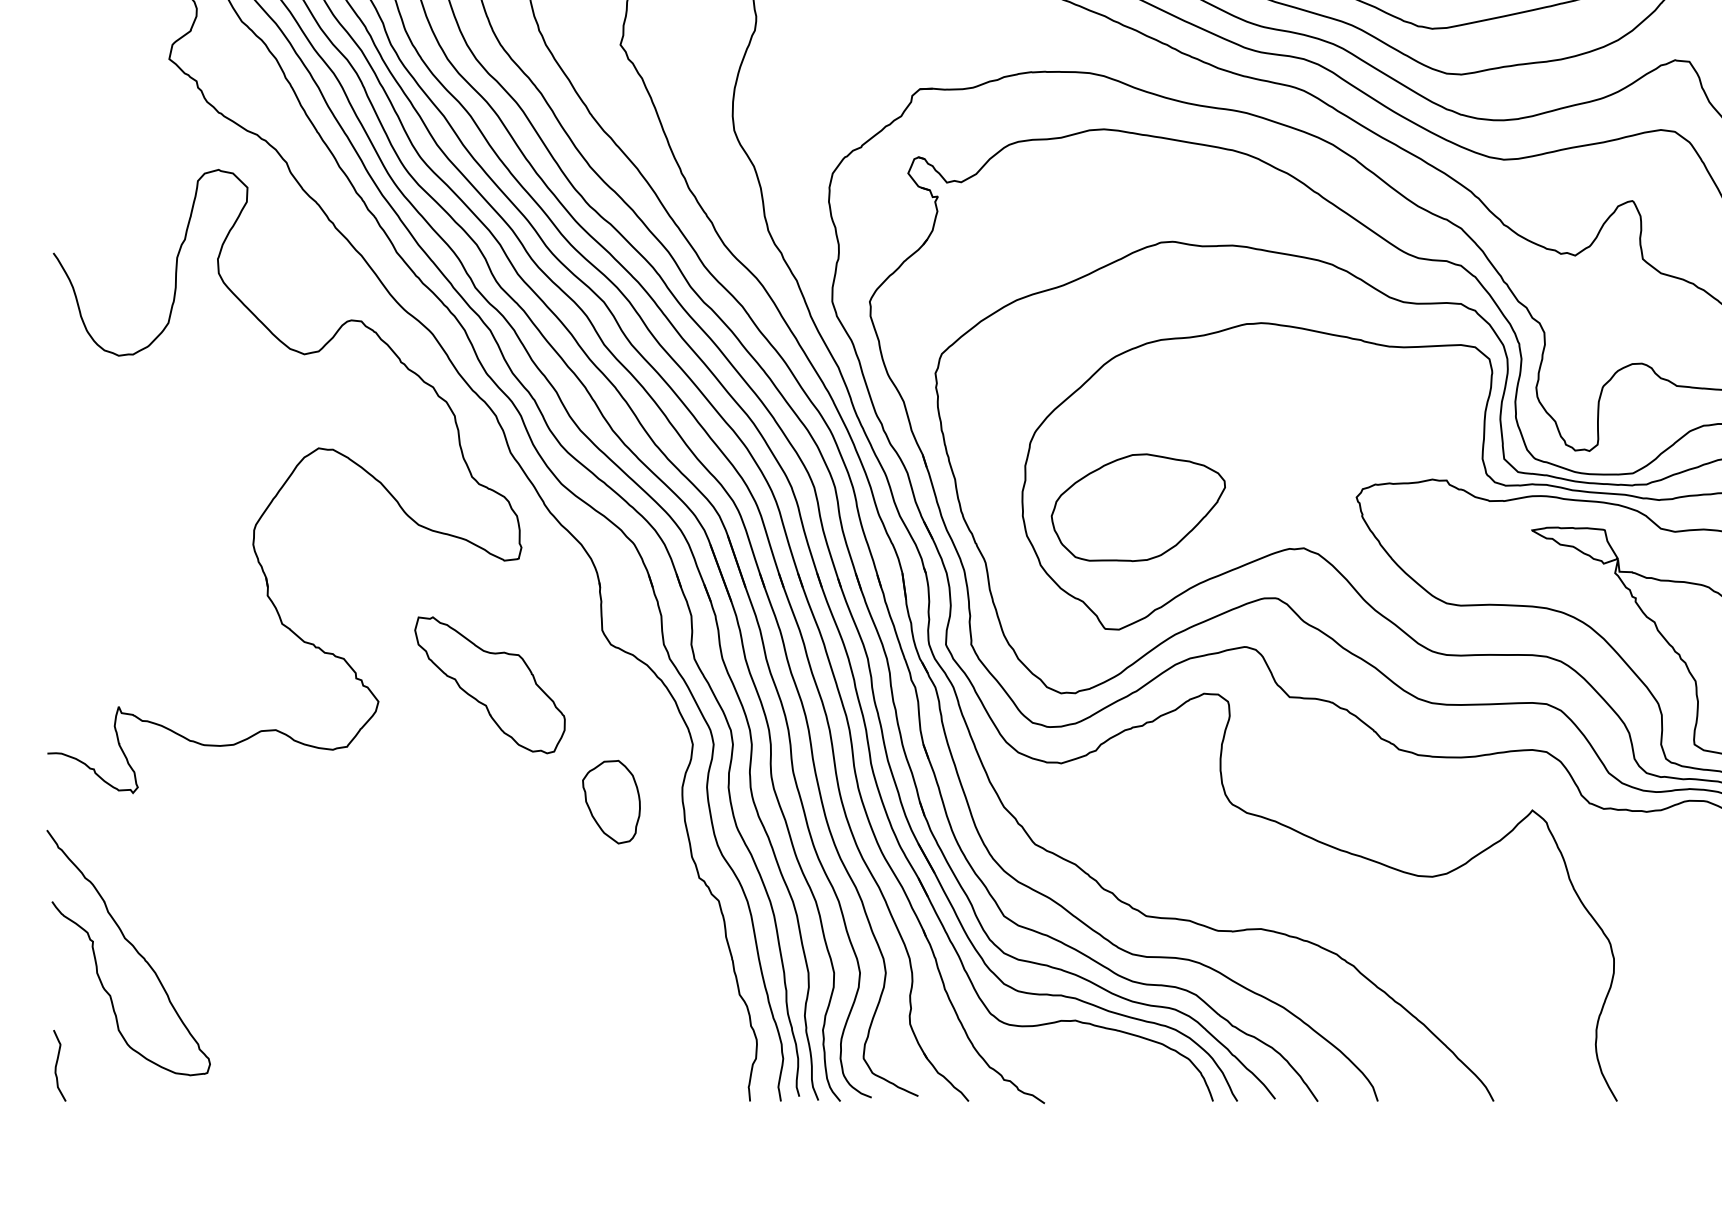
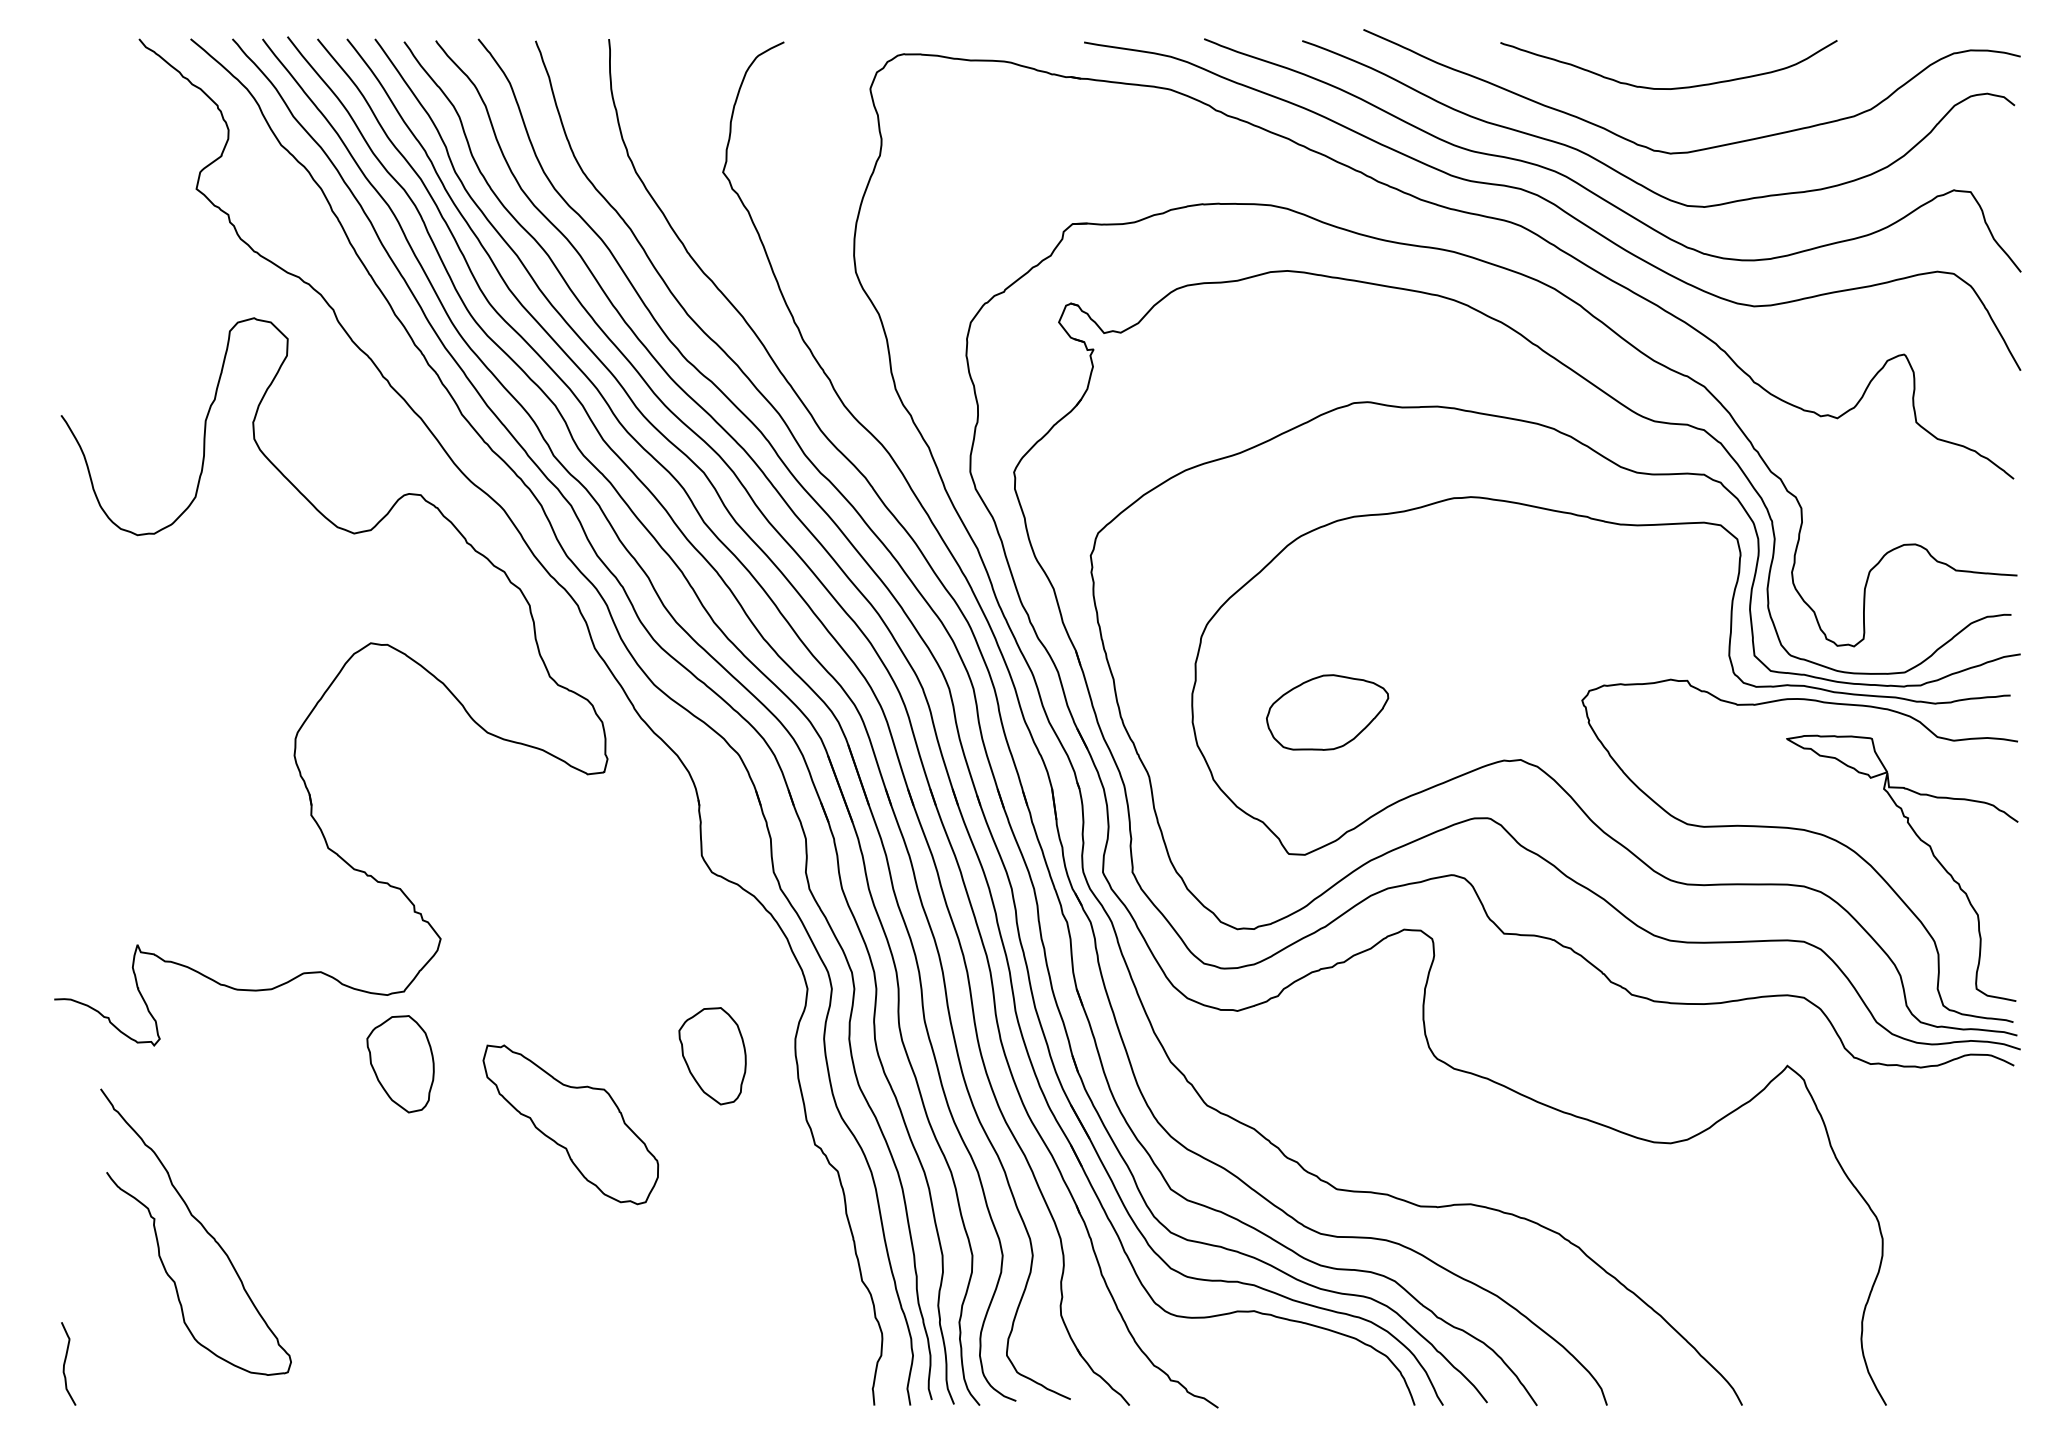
part: (1138, 507) -> (1327, 712), size x0.6
part: (489, 685) -> (570, 1124), moved
part: (344, 809) -> (400, 1064), added
curve: (133, 948) -> (201, 1226), moved

